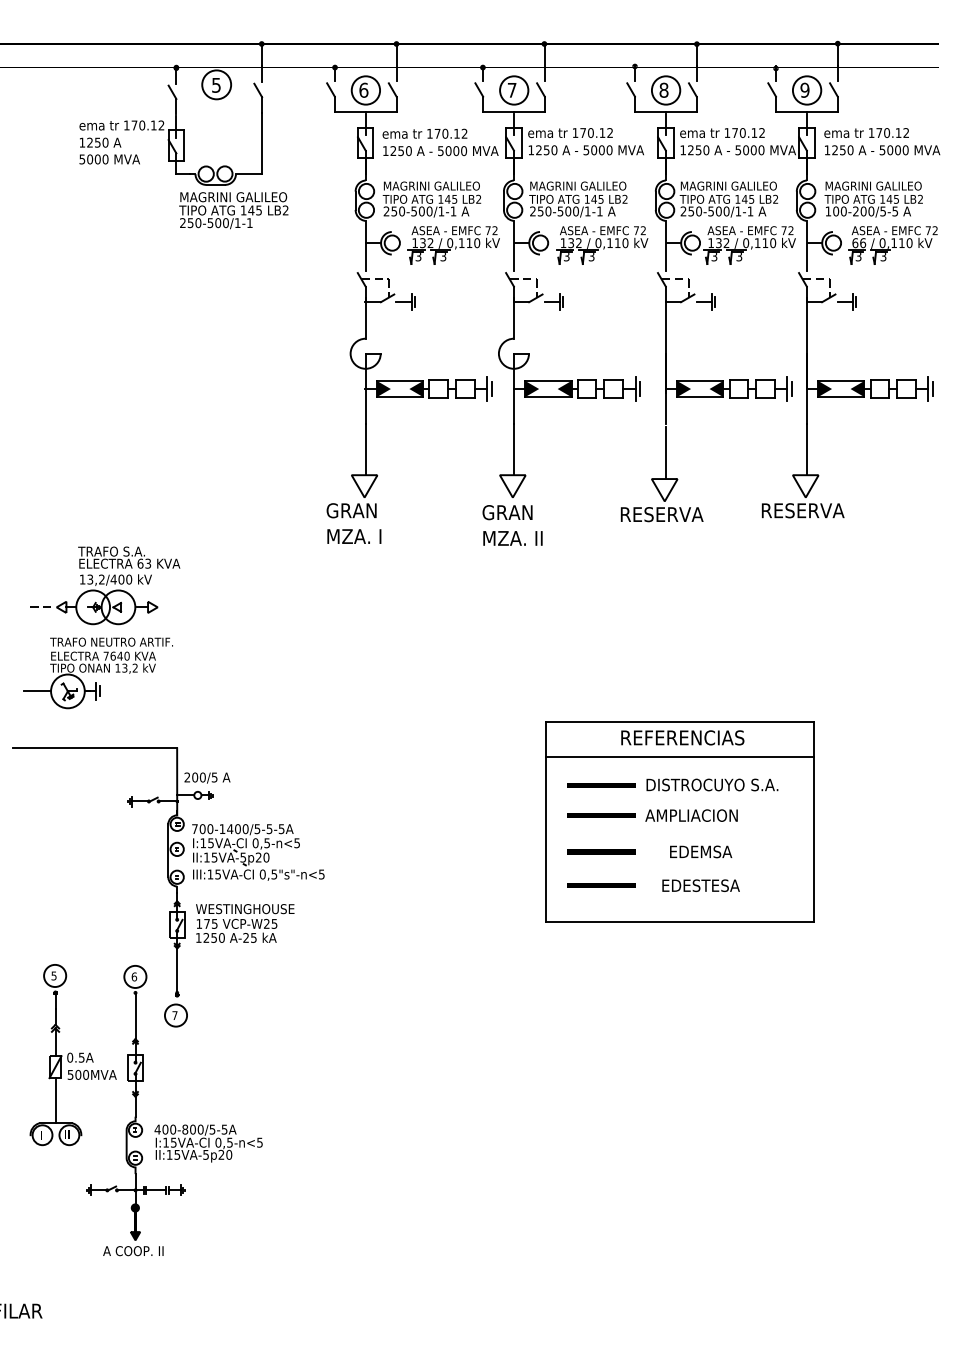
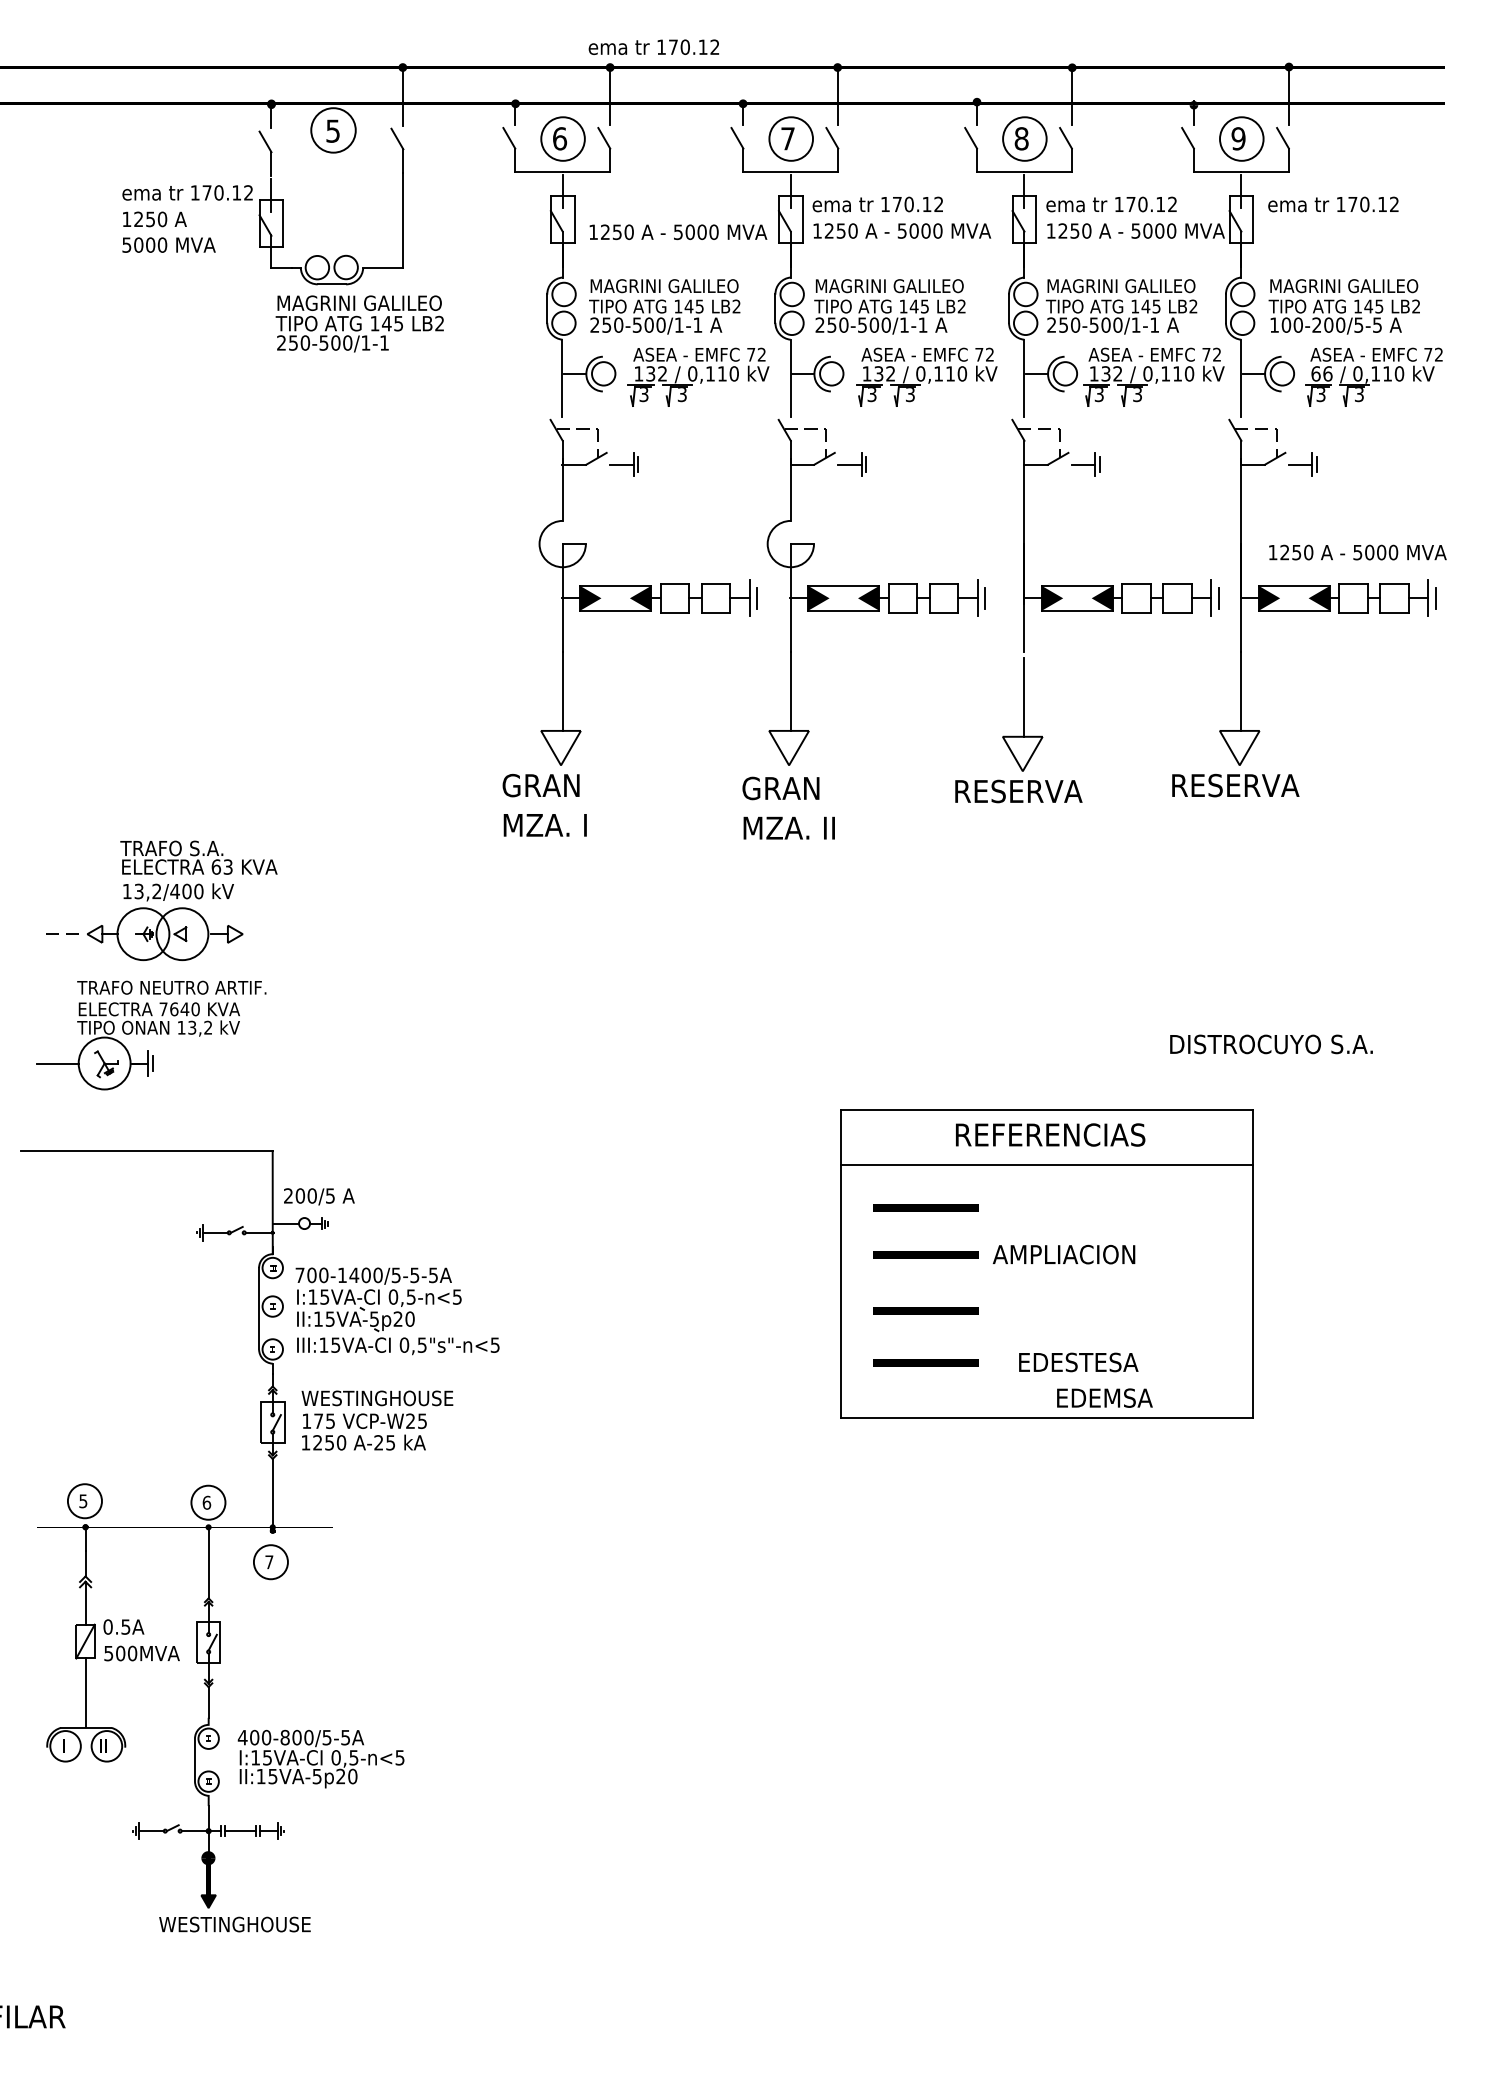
text: (424, 133) -> (653, 46), moved
text: (882, 150) -> (1357, 552), moved
text: (712, 784) -> (1271, 1043), moved
text: (701, 851) -> (1105, 1397), moved
text: (152, 1251) -> (234, 1925), A COOP. II -> WESTINGHOUSE

